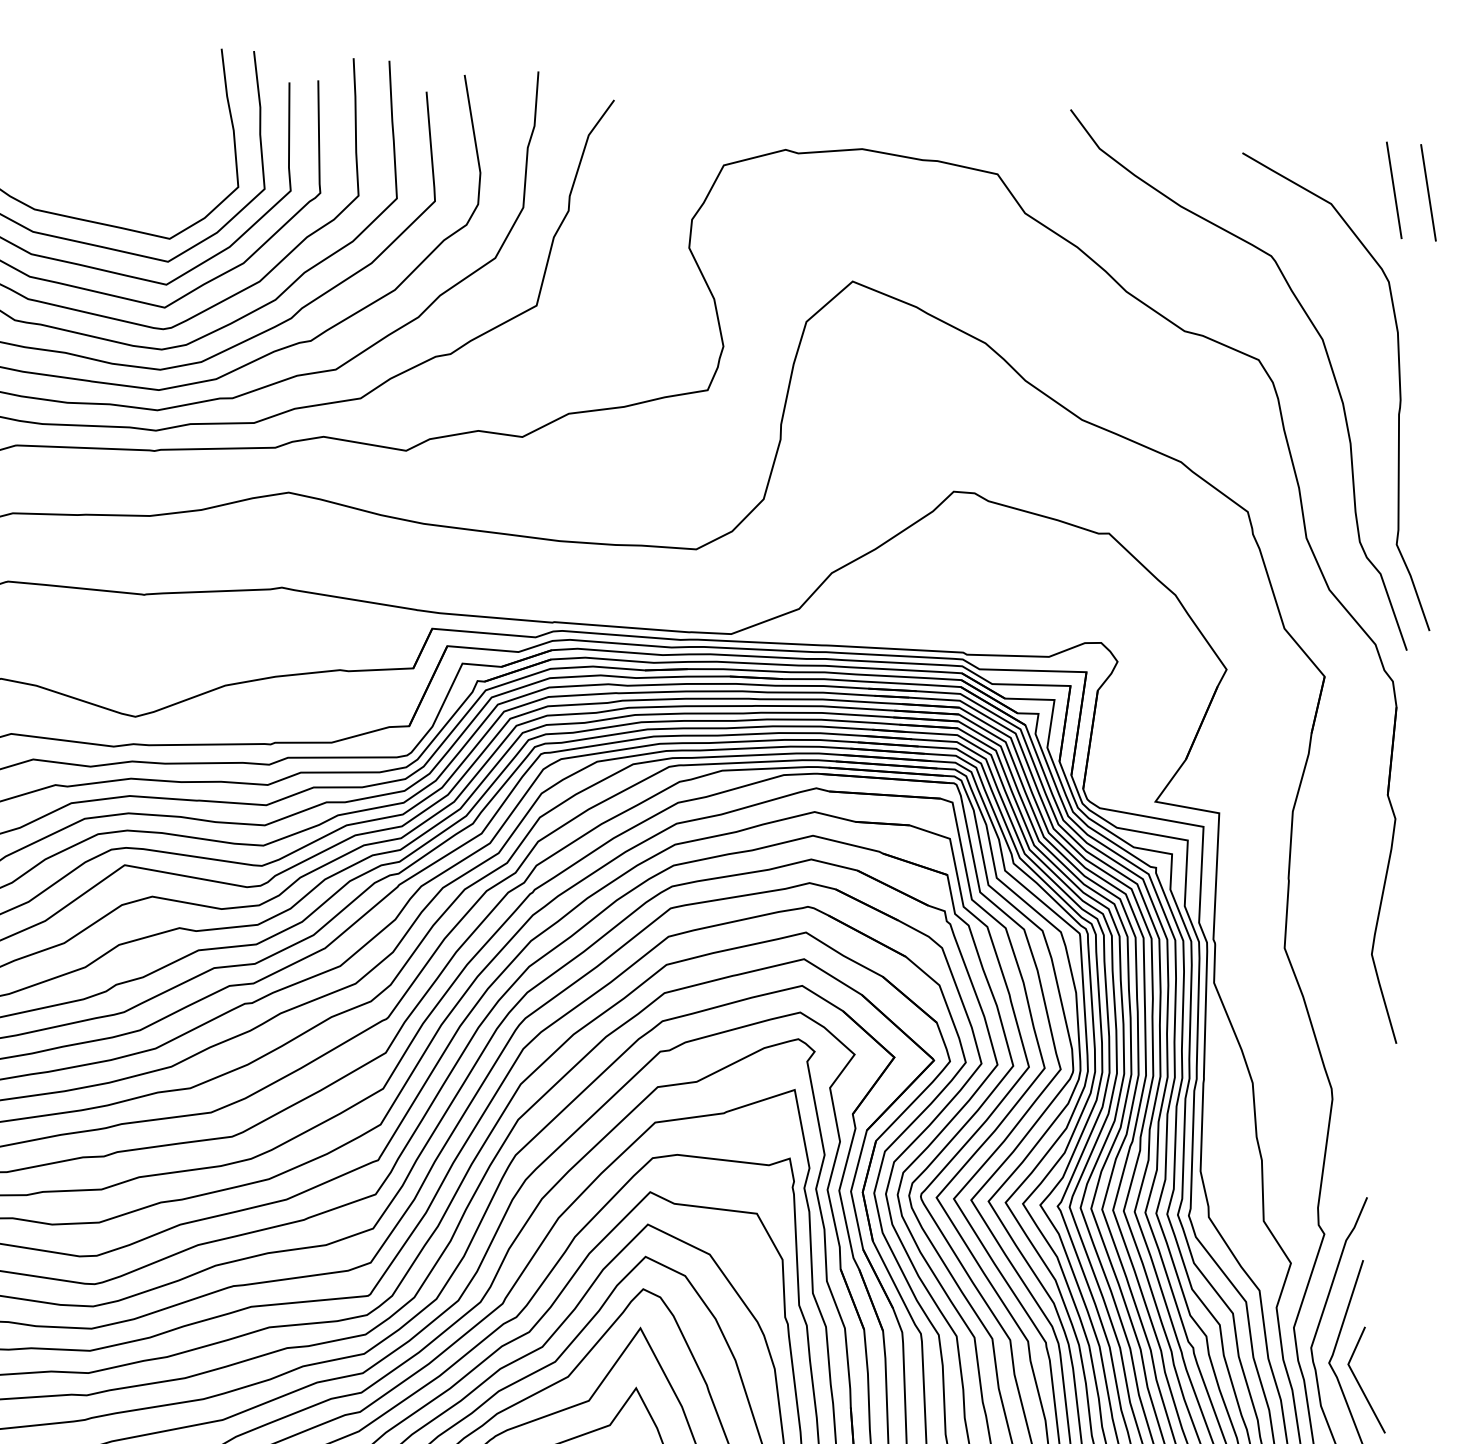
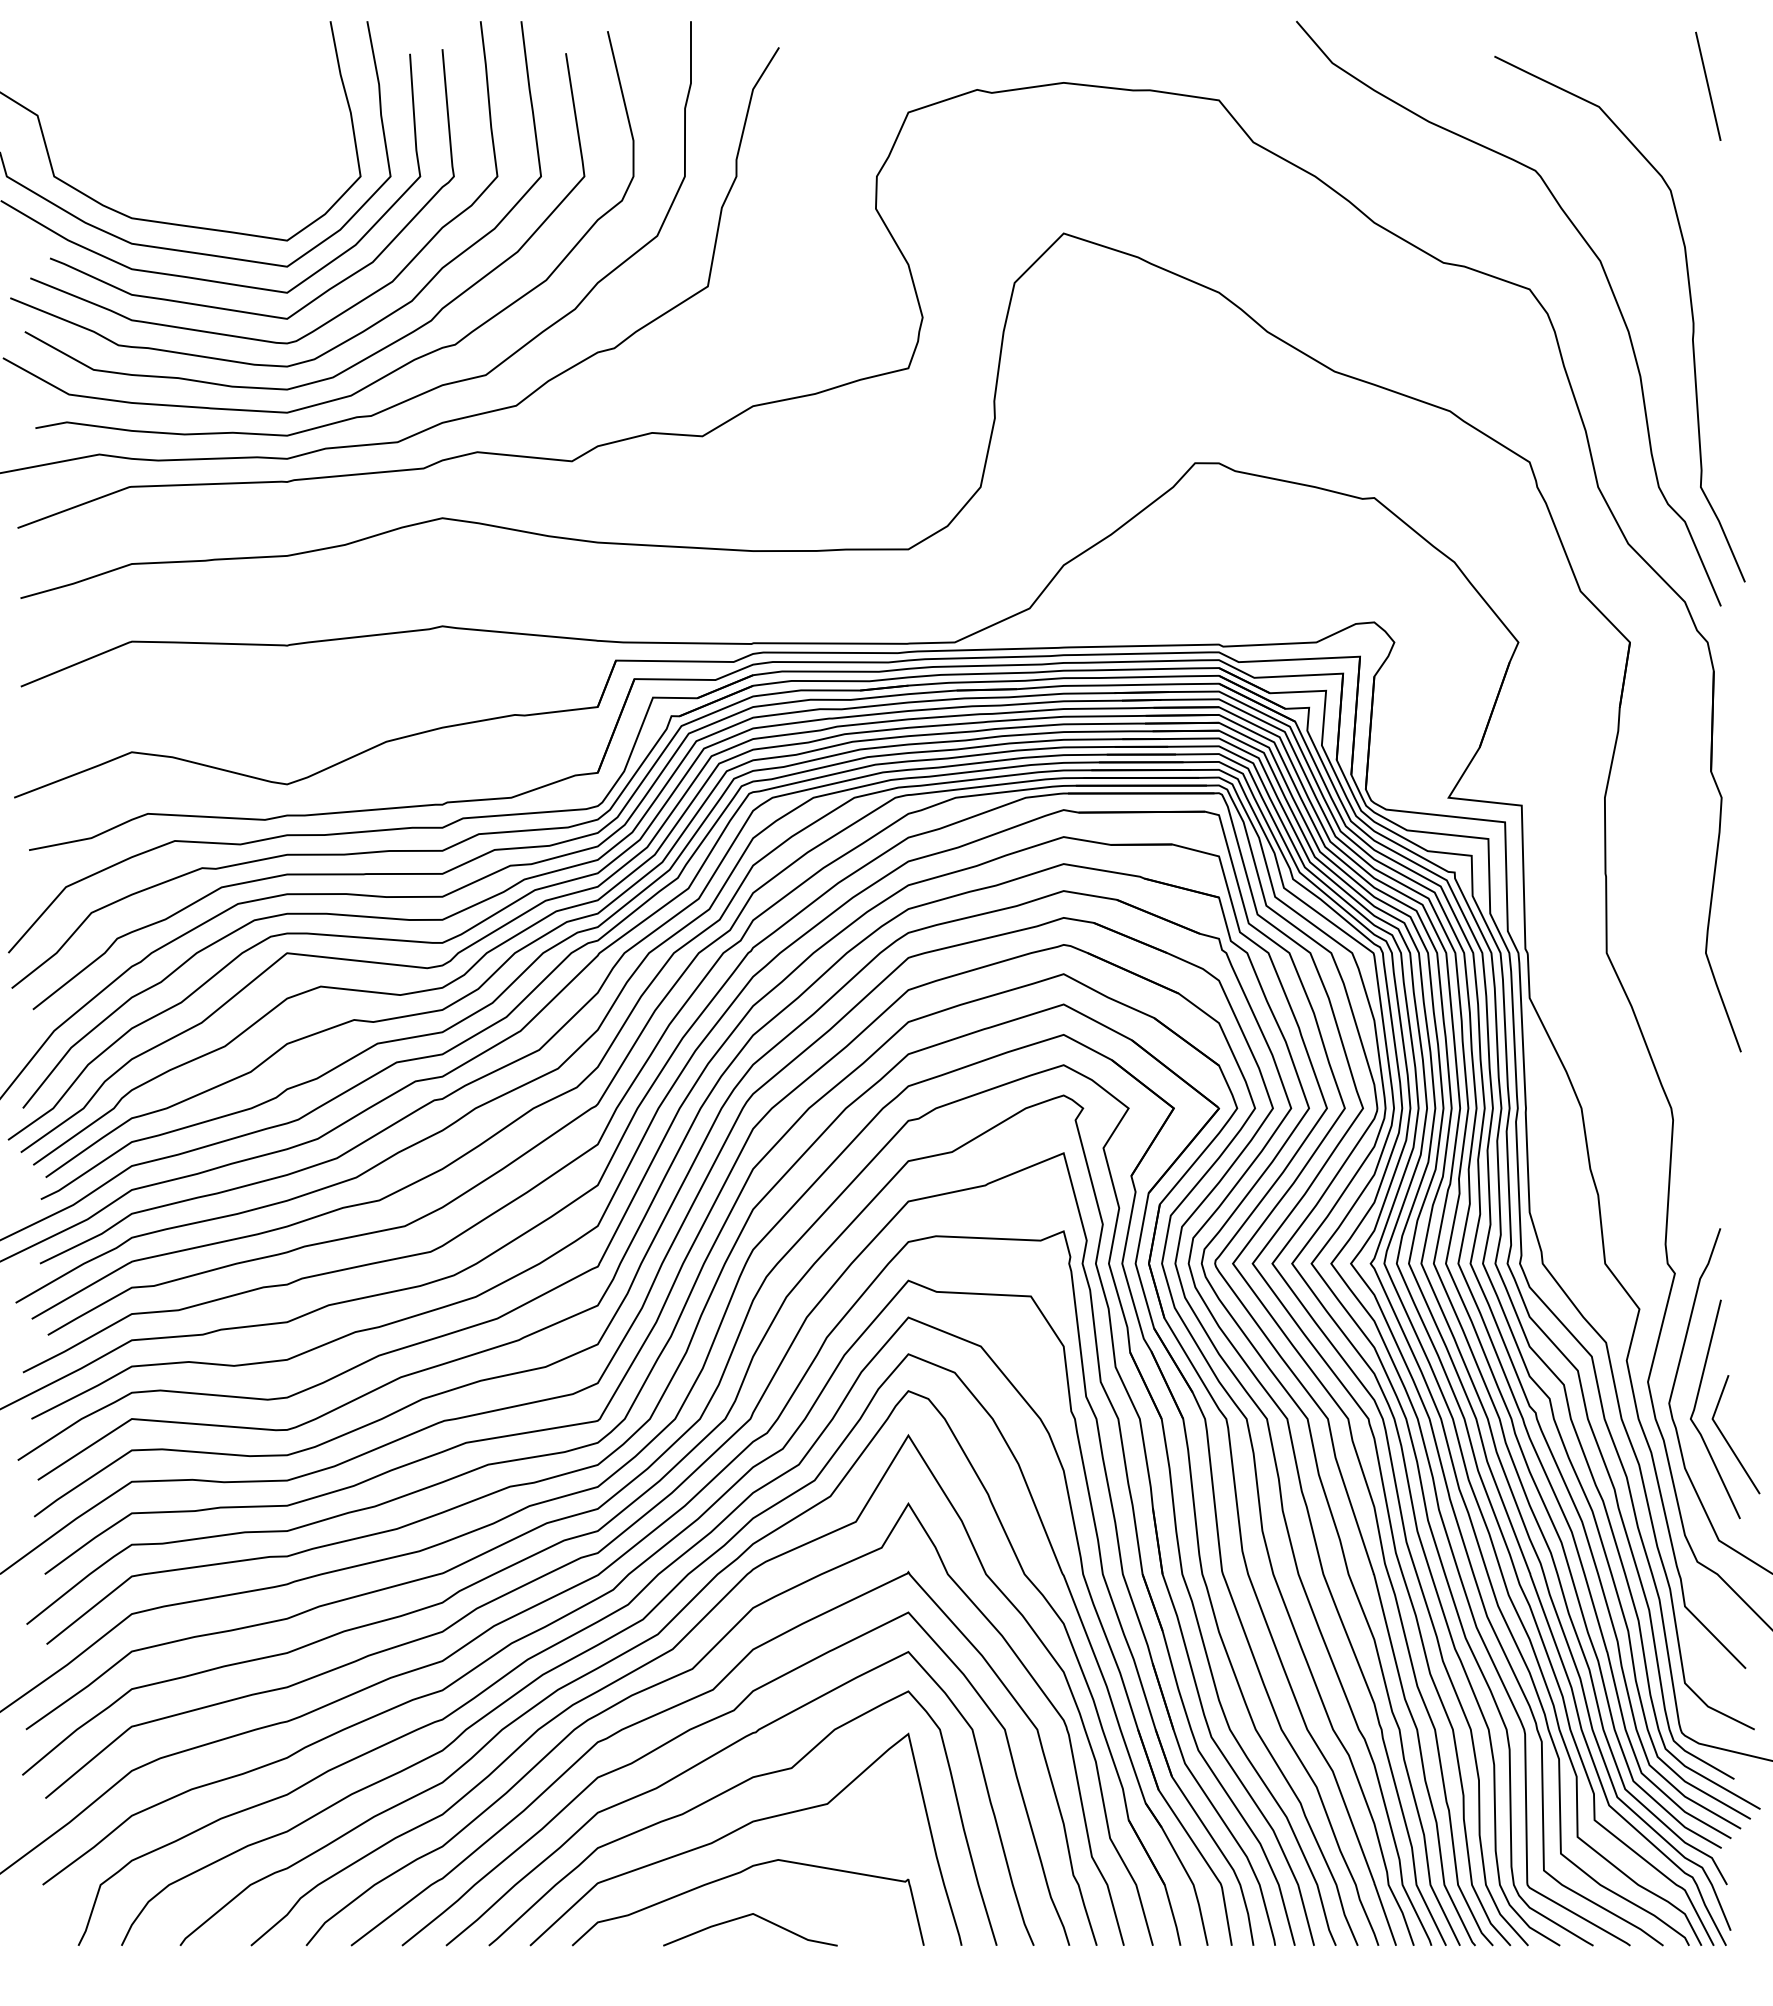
line: (1394, 189) -> (1669, 85), removed

